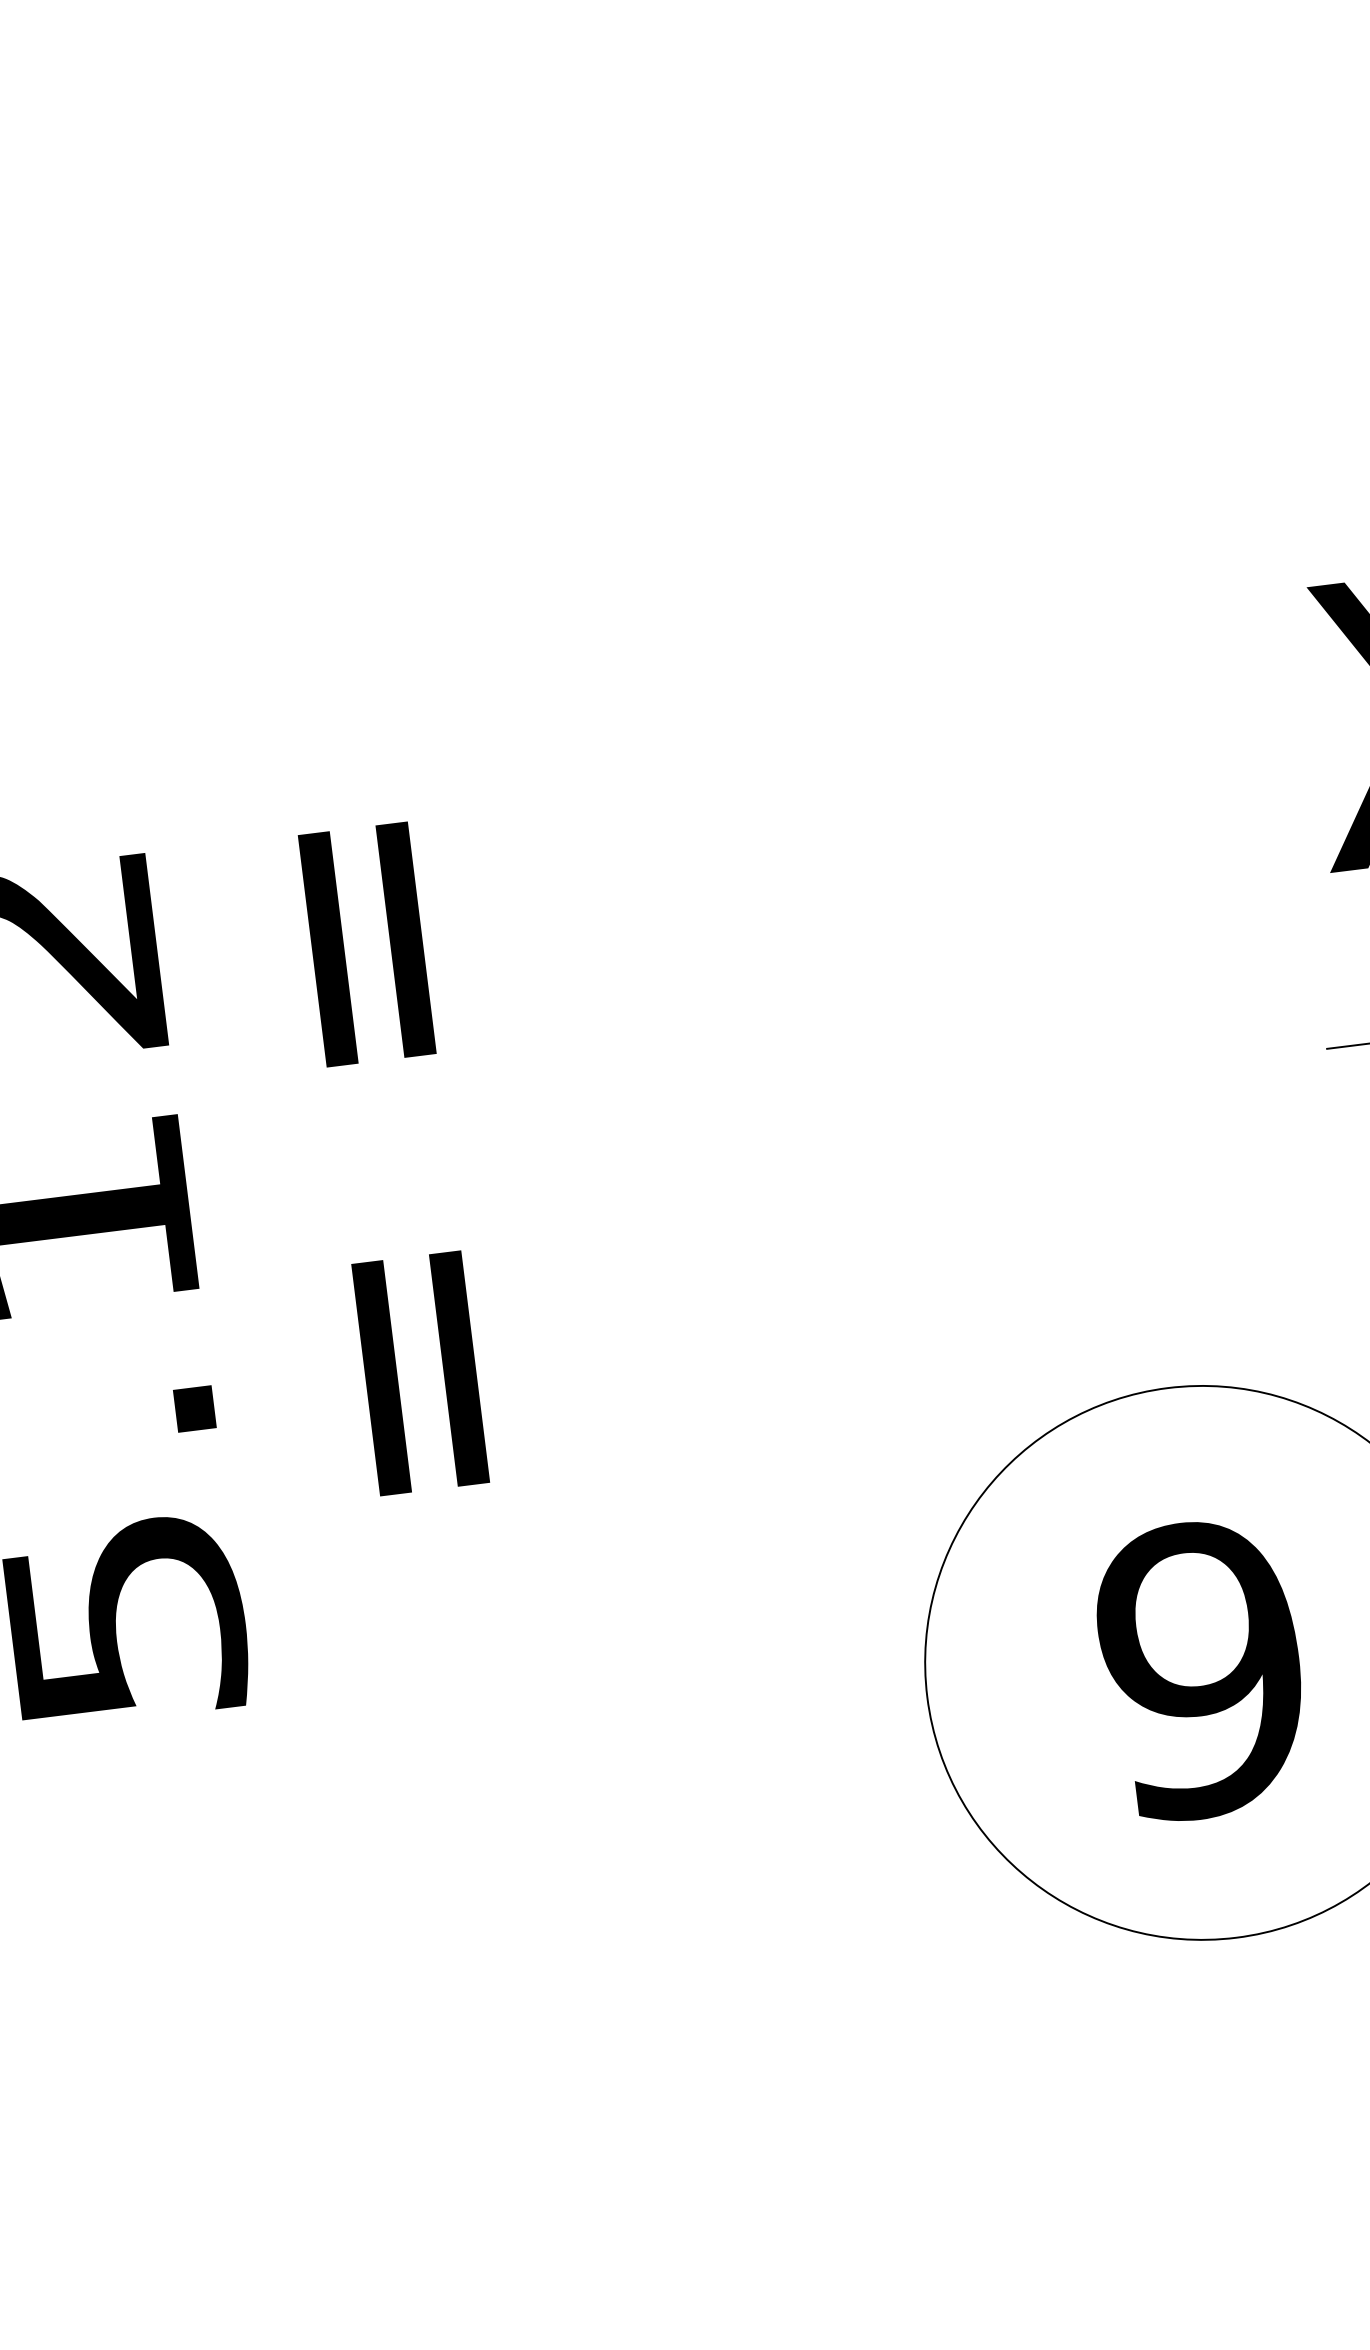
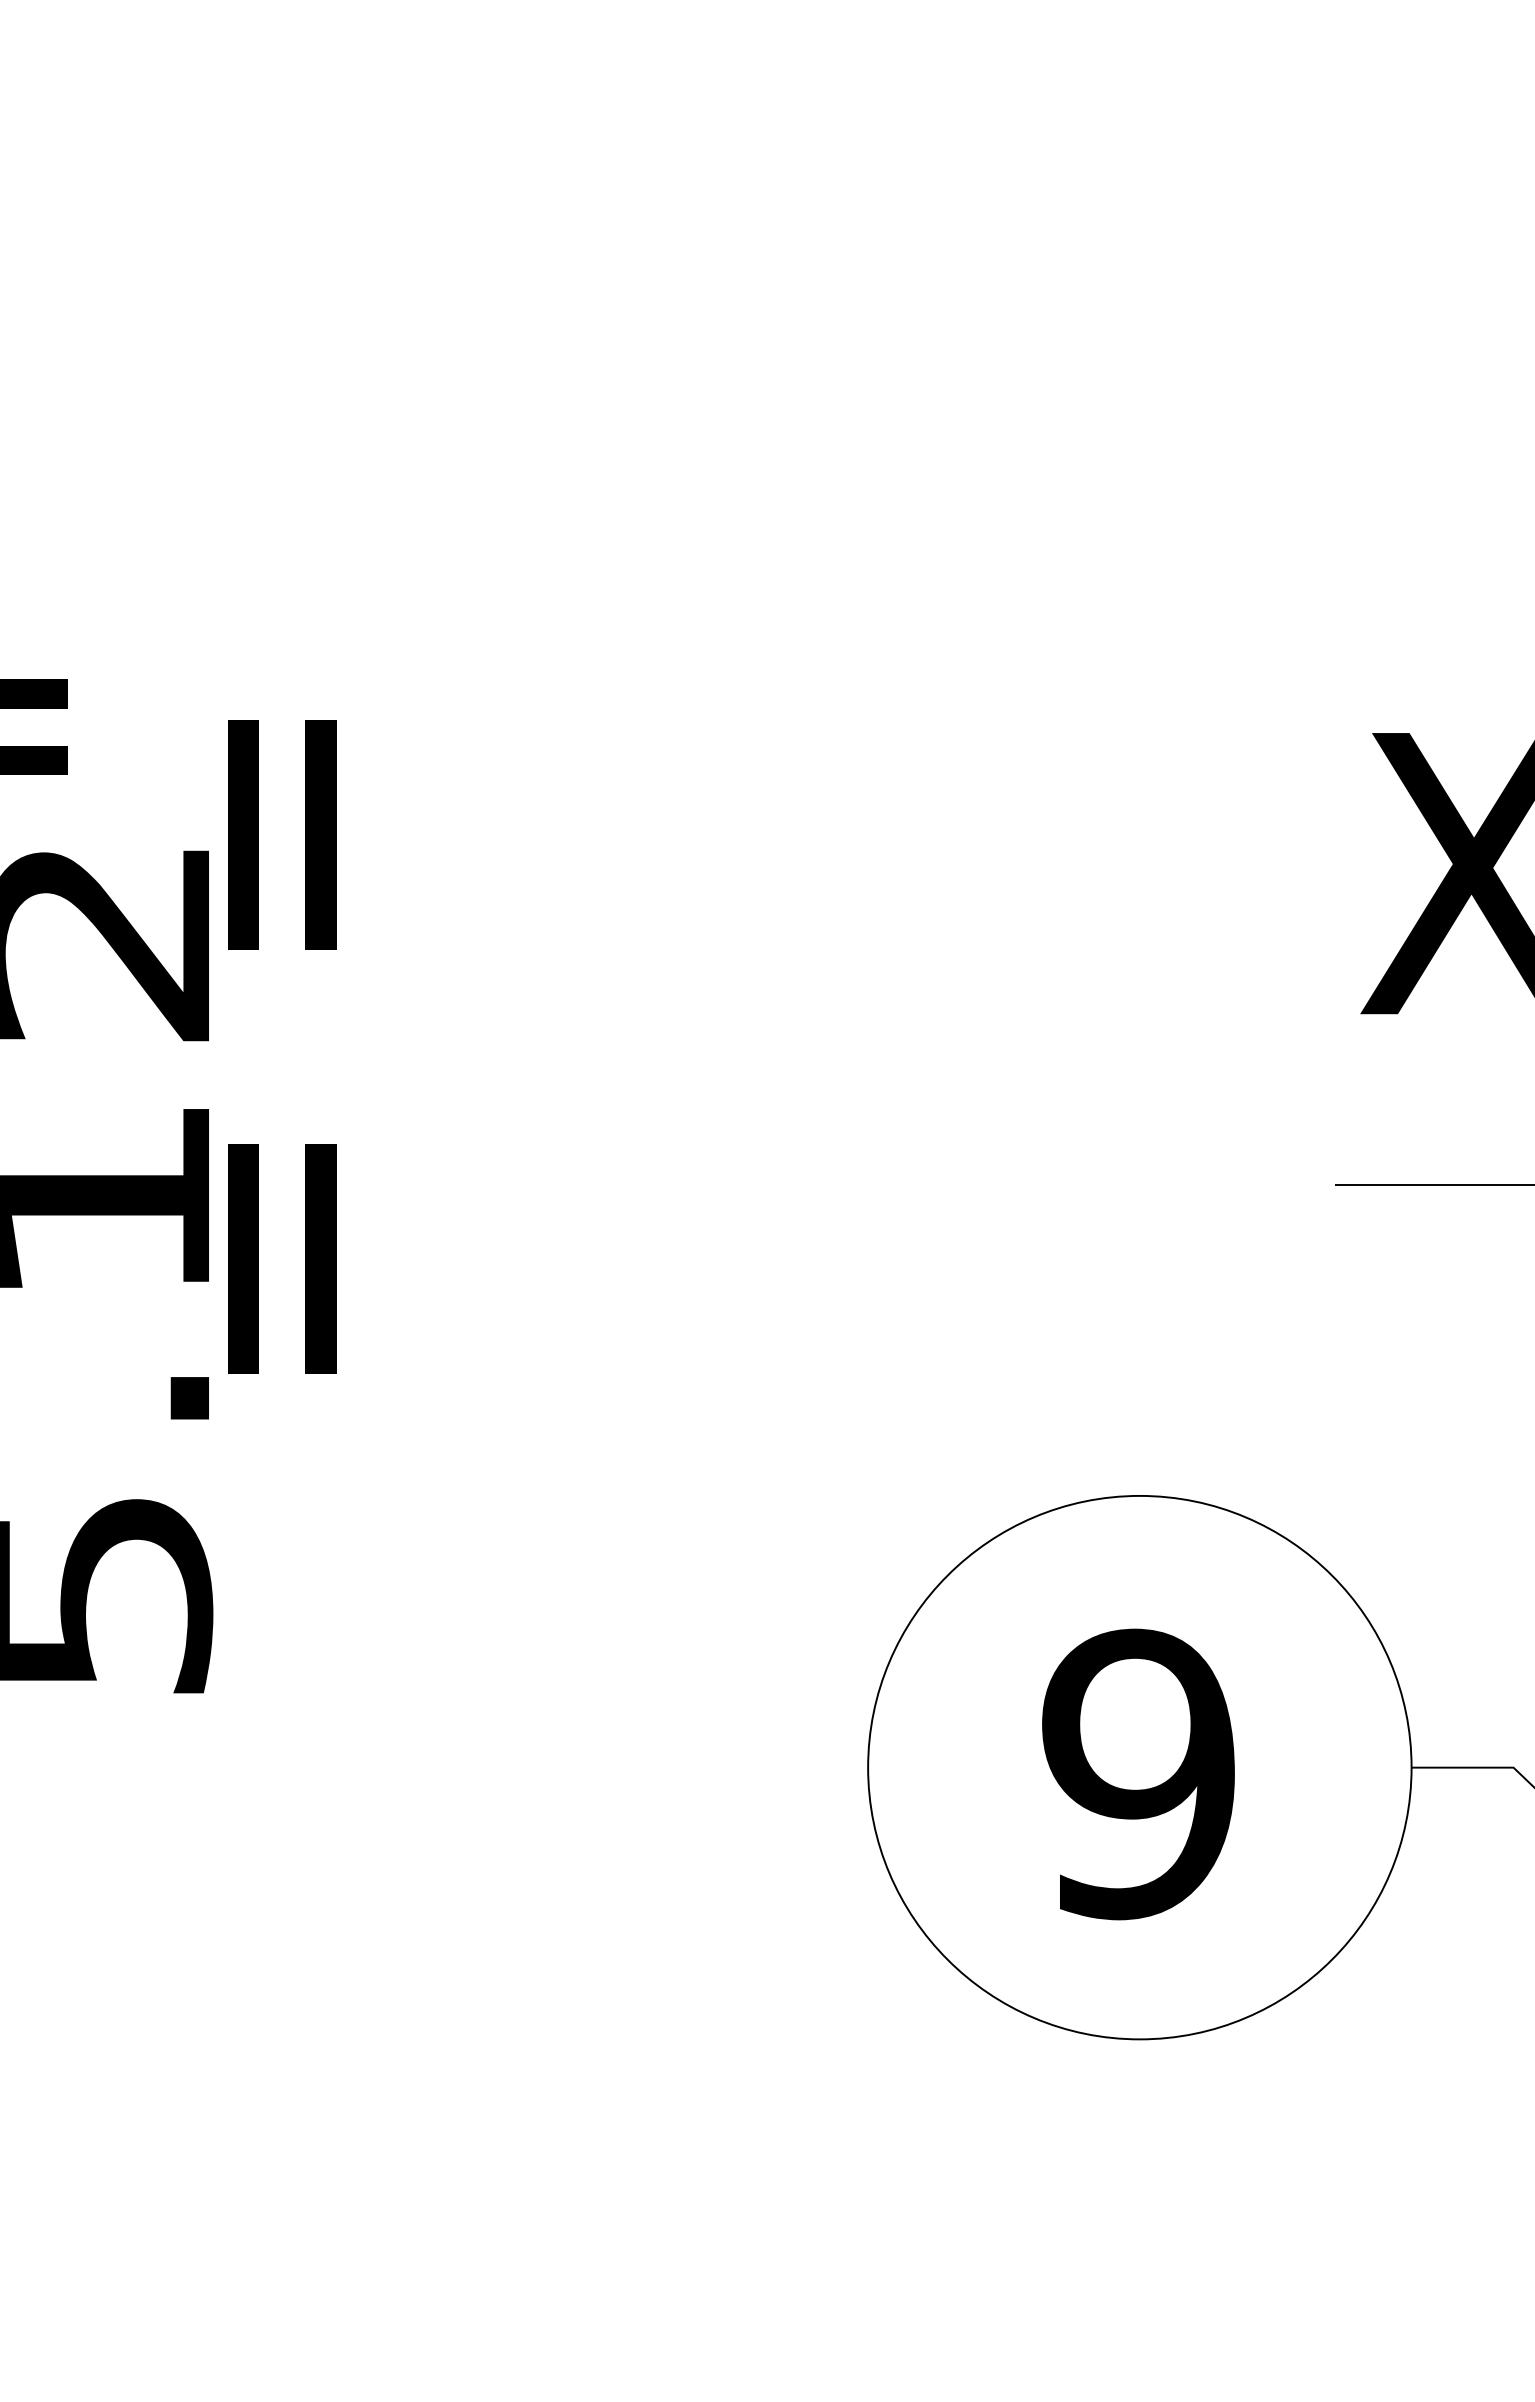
text: (394, 1158) -> (282, 1046), moved

